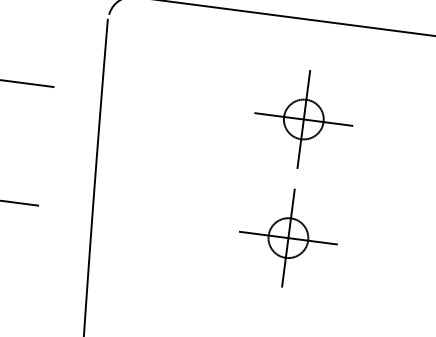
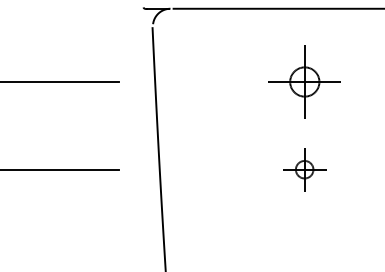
part: (288, 237) -> (304, 169), size x0.6

